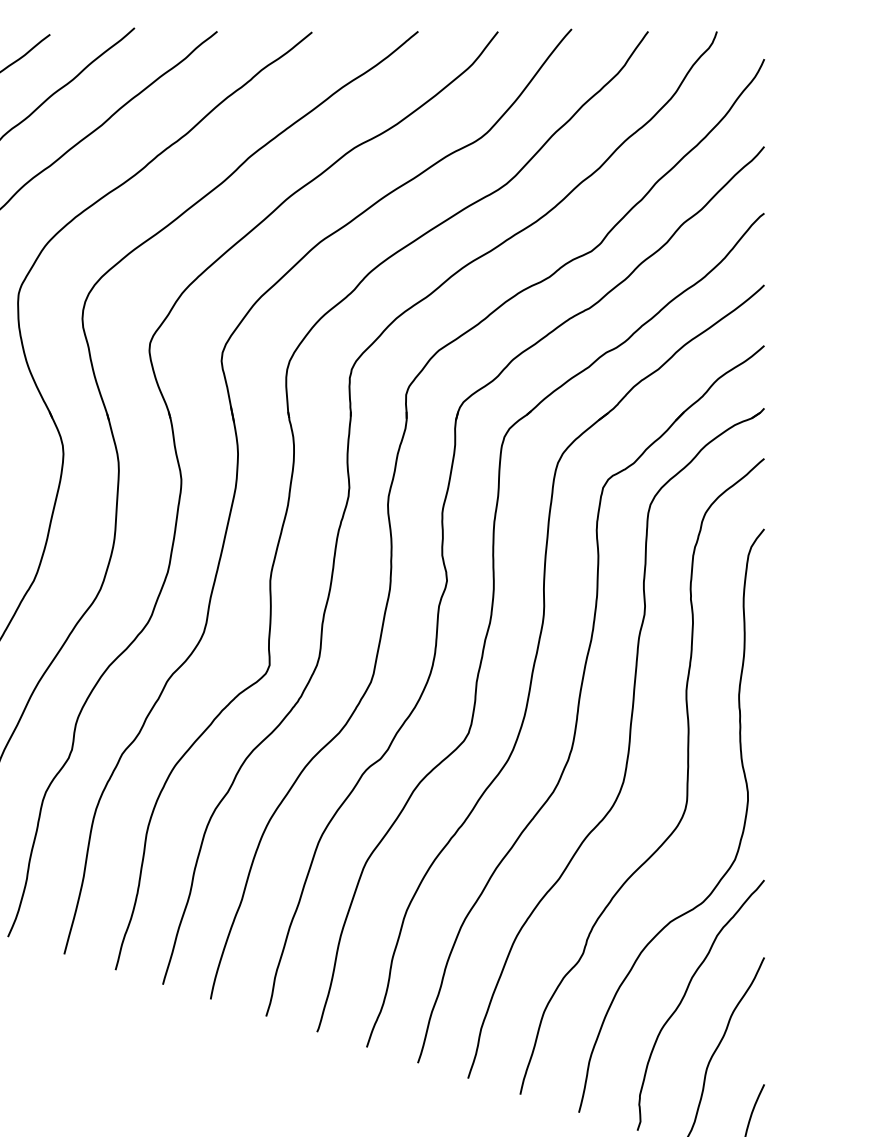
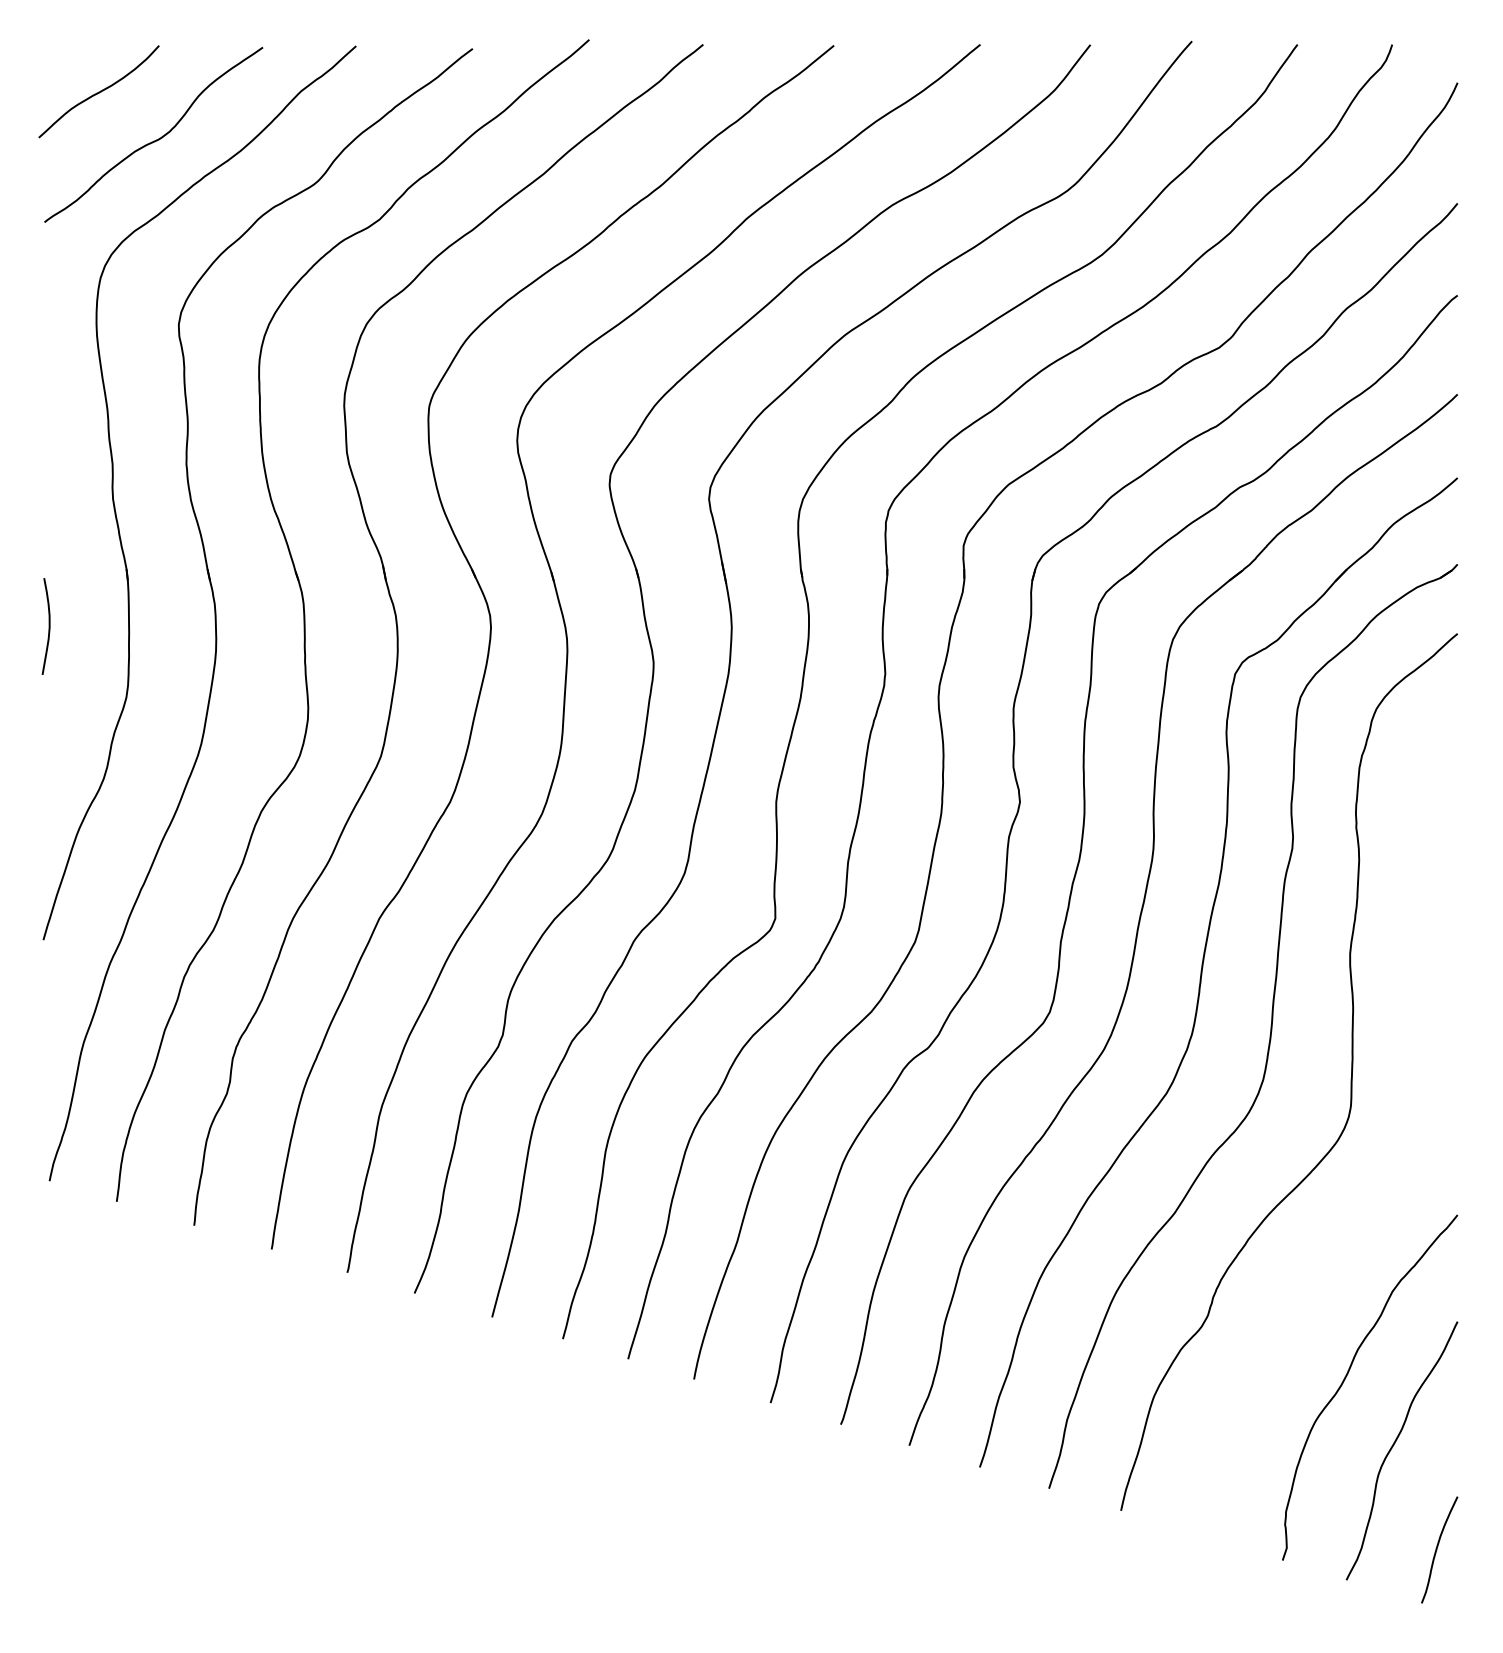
curve: (740, 838) -> (1424, 1157), removed

